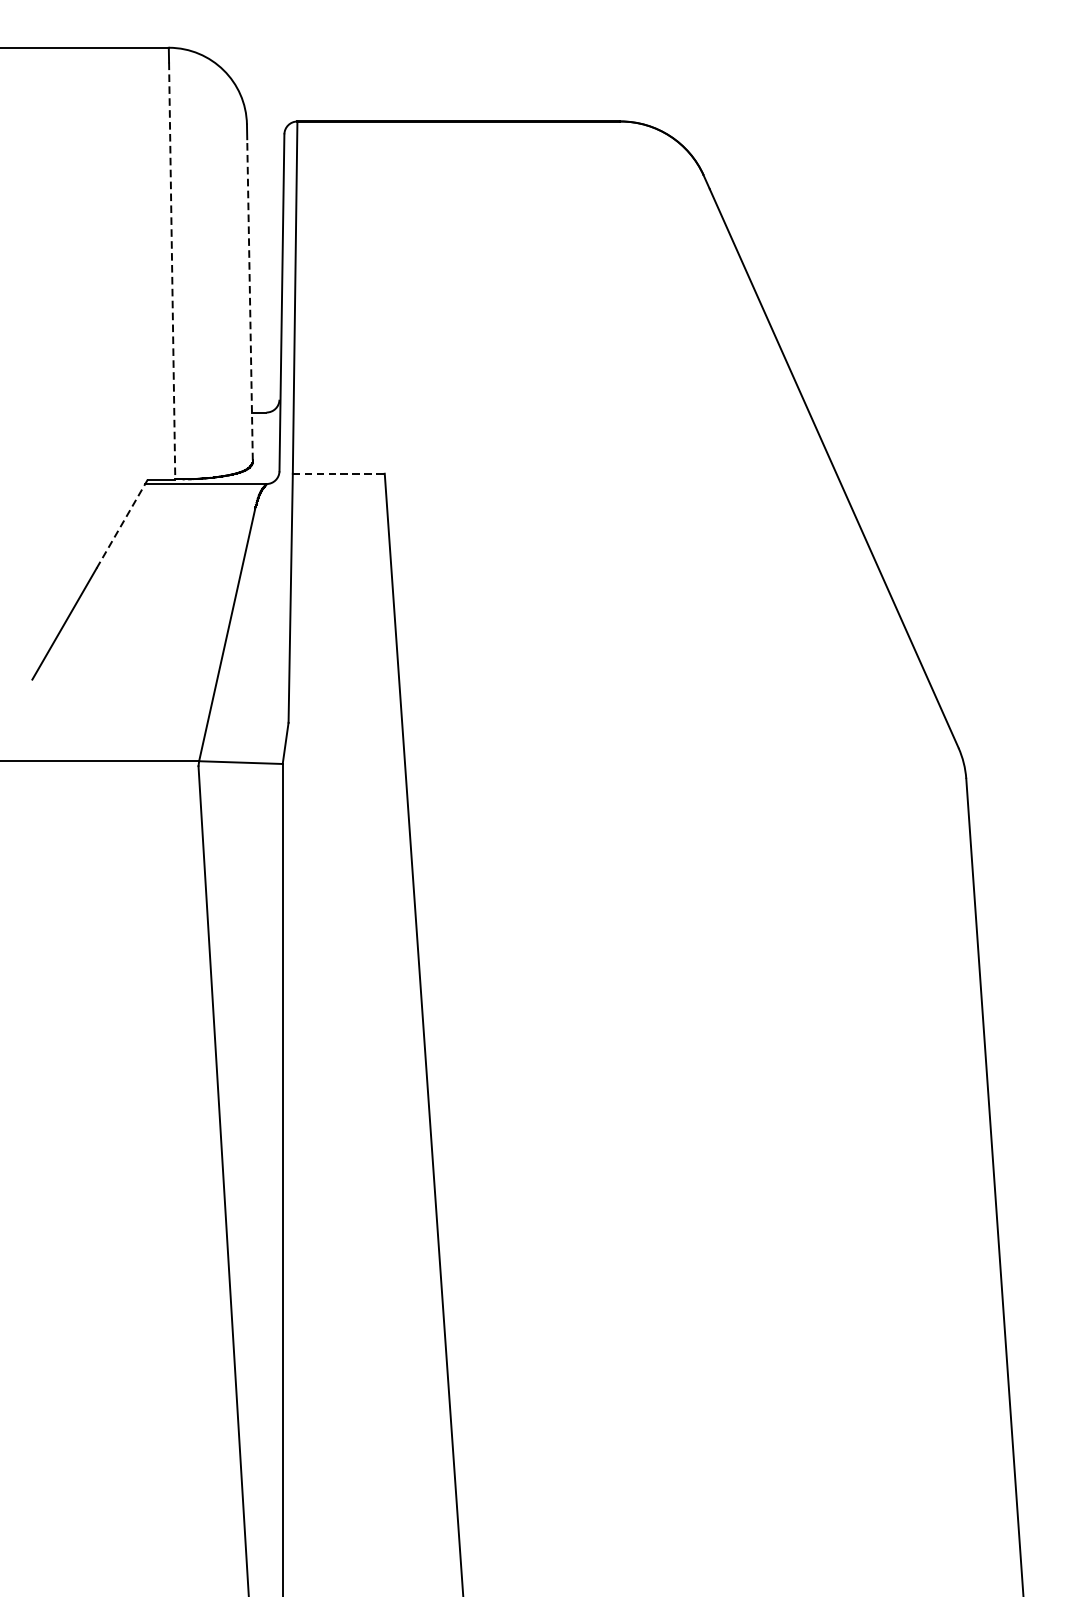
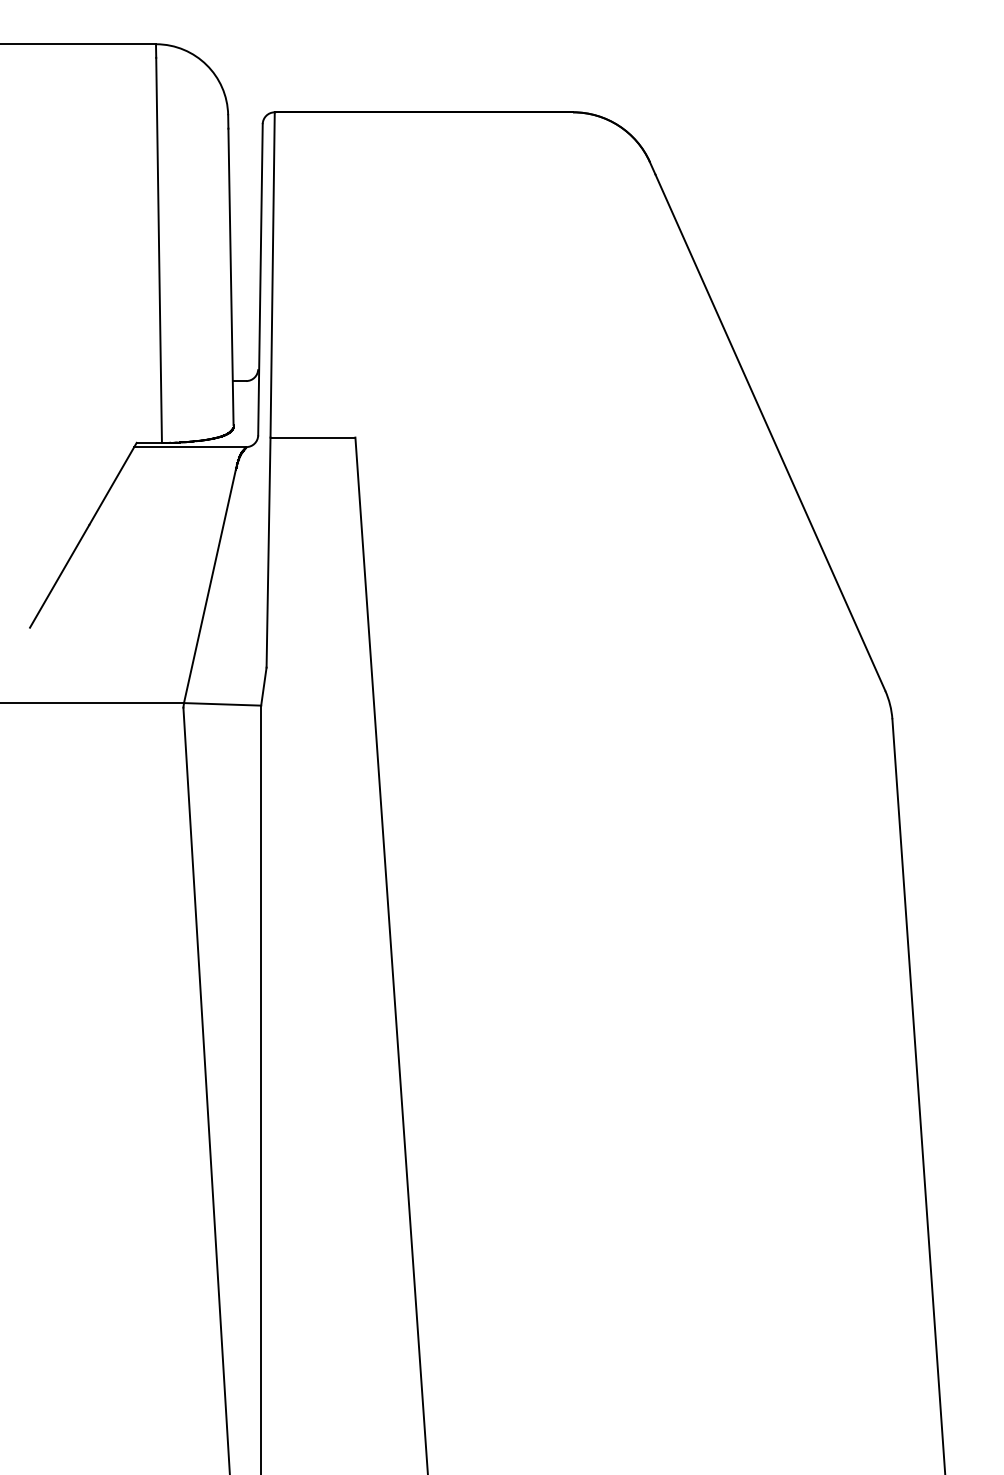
line: (172, 271) -> (159, 250), dashed -> solid
line: (249, 299) -> (230, 276), dashed -> solid
line: (339, 473) -> (313, 437), dashed -> solid
line: (122, 523) -> (113, 483), dashed -> solid

